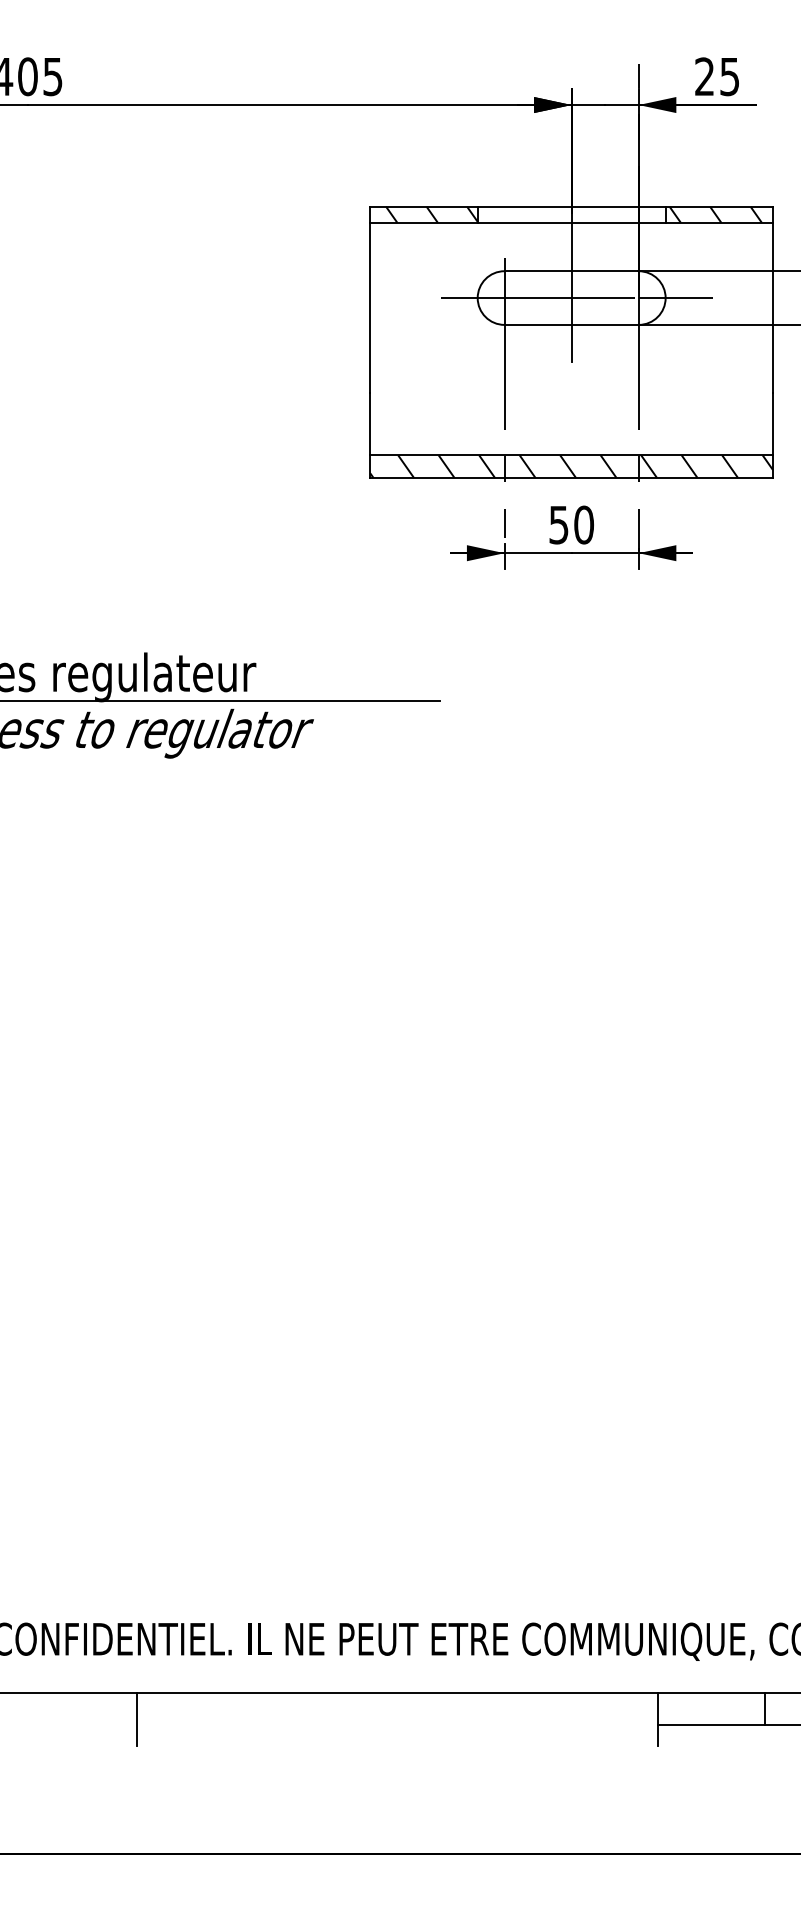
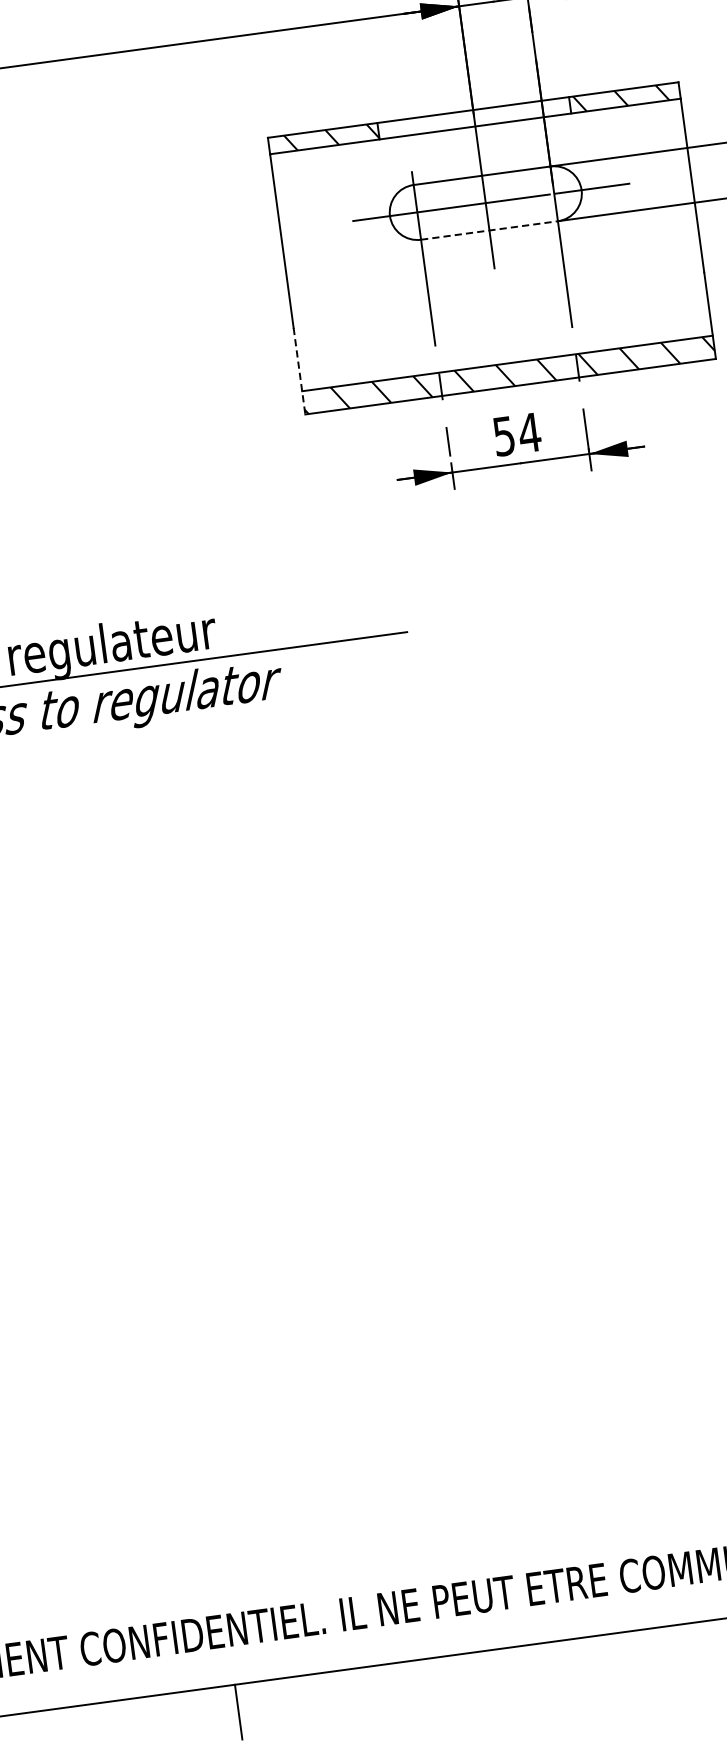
line: (572, 324) -> (490, 229), solid -> dashed
line: (370, 436) -> (299, 372), solid -> dashed
text: (583, 524) -> (529, 432), 50 -> 54

